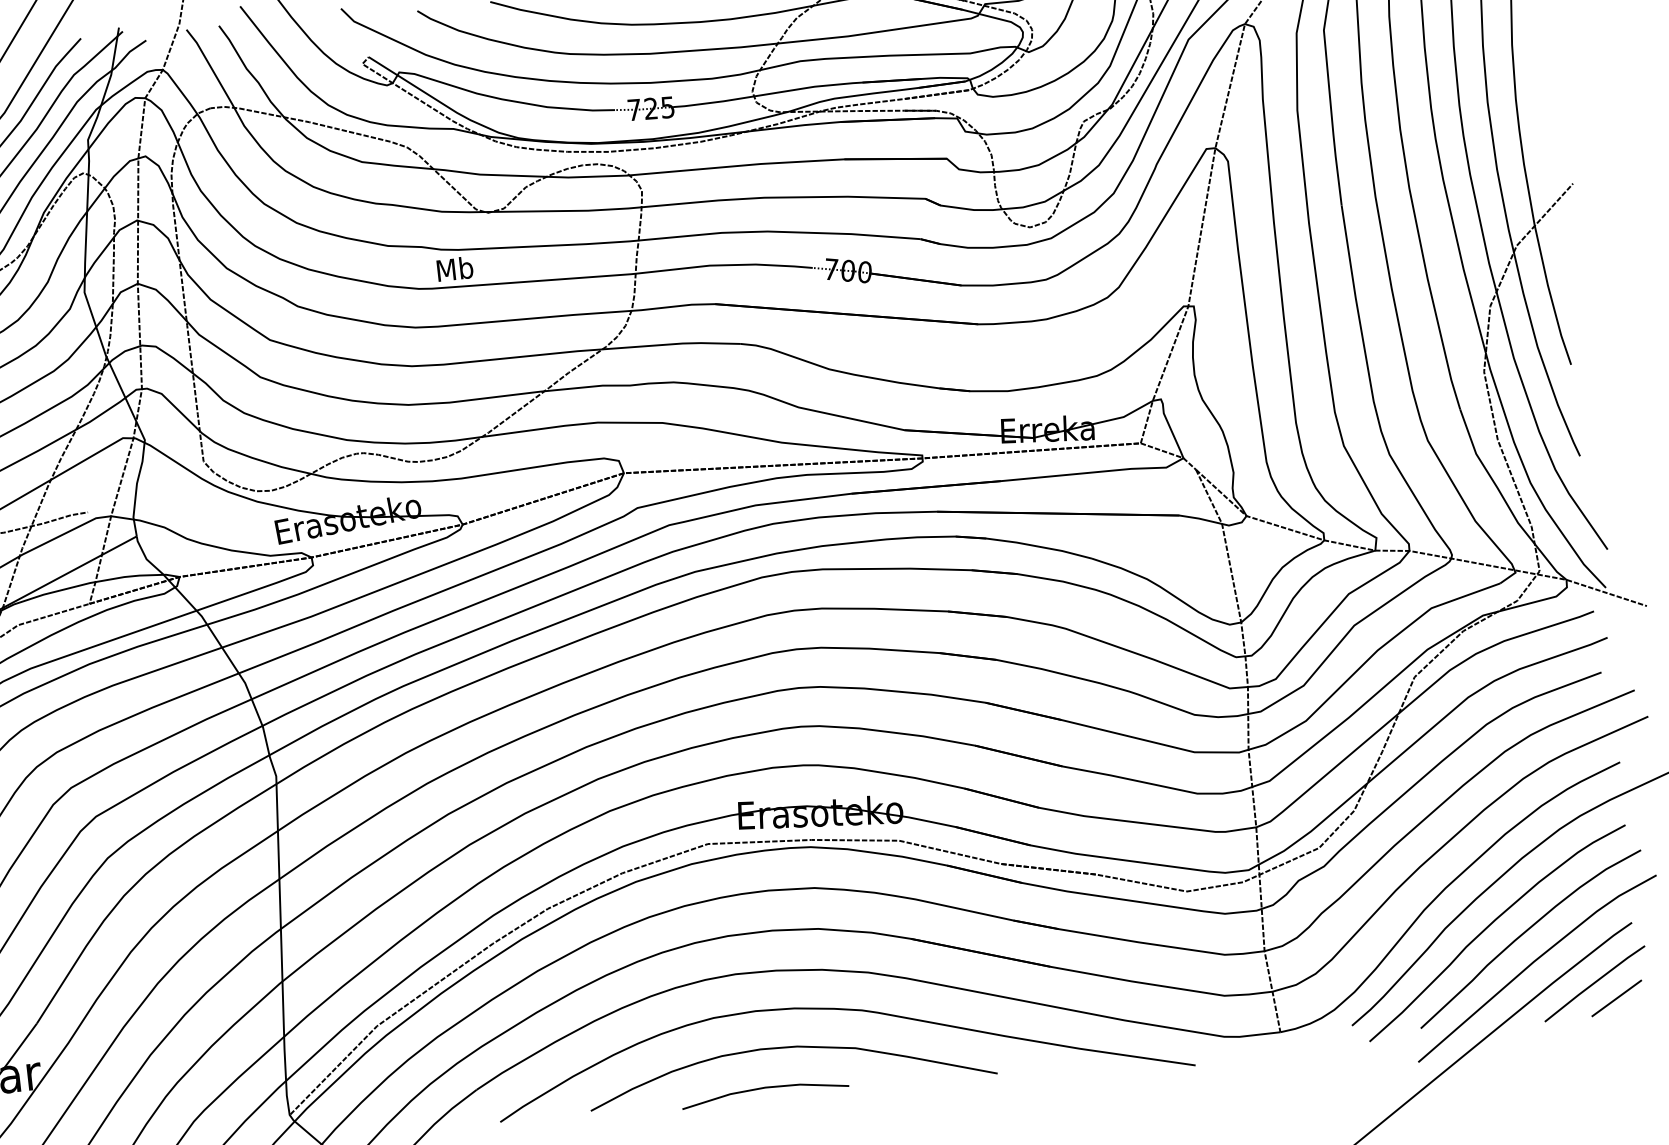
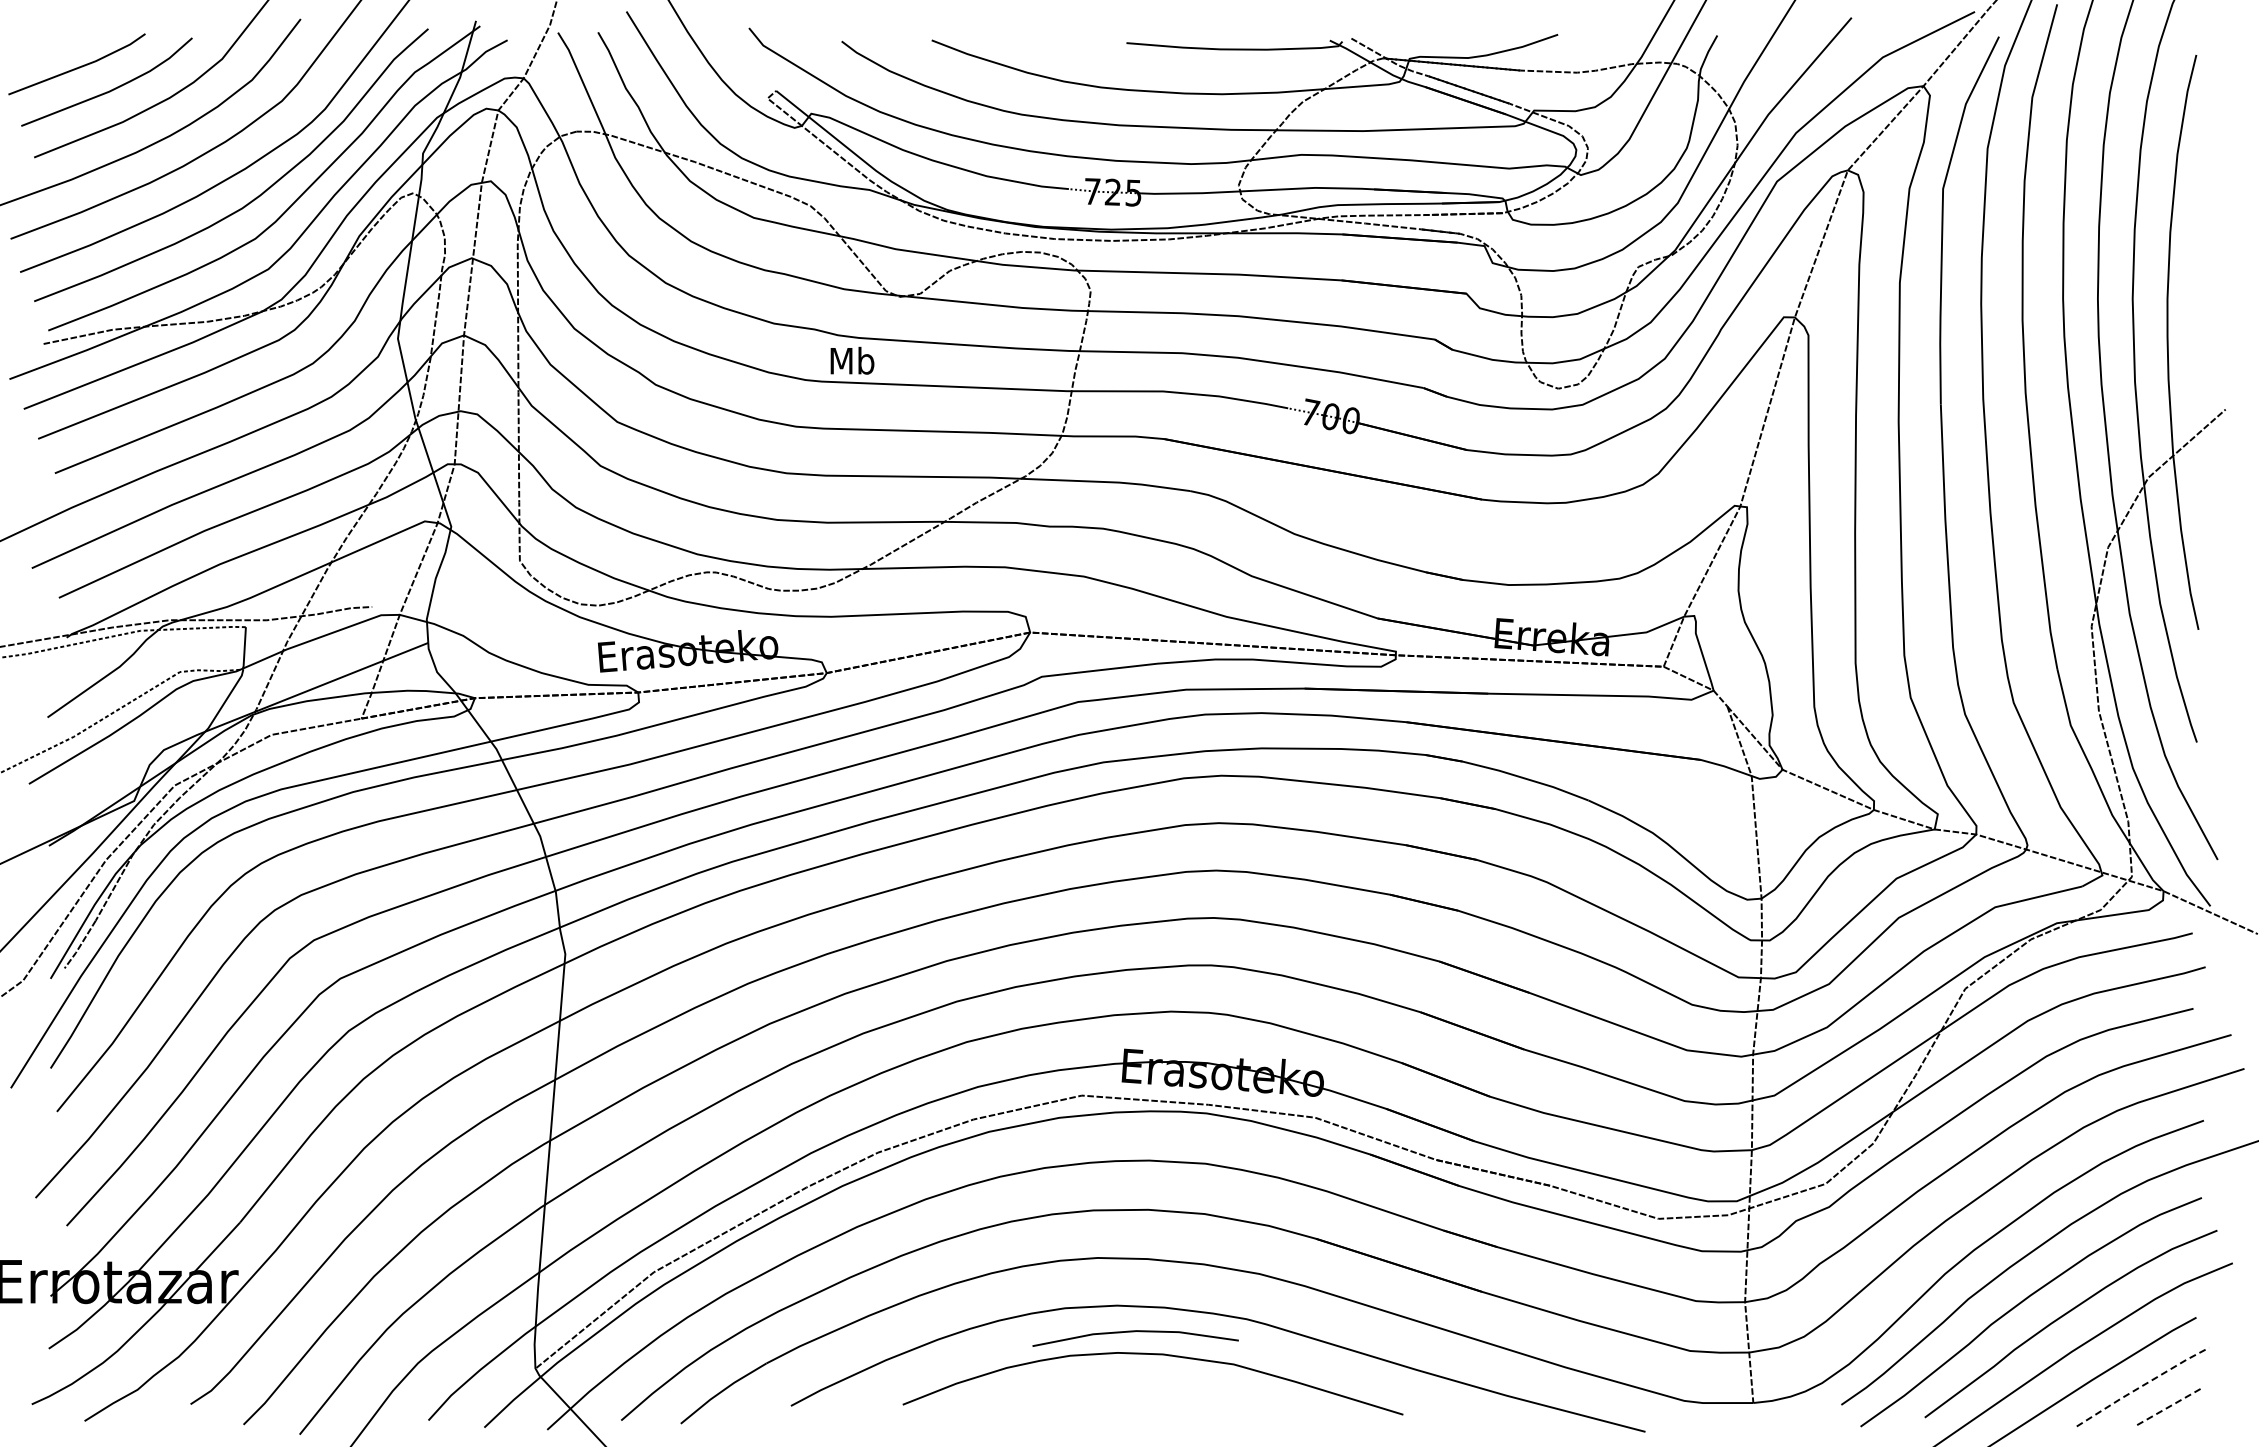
line: (1594, 982) -> (2142, 1385), solid -> dashed
line: (1616, 999) -> (2167, 1408), solid -> dashed
line: (764, 1088) -> (1135, 1332), moved

